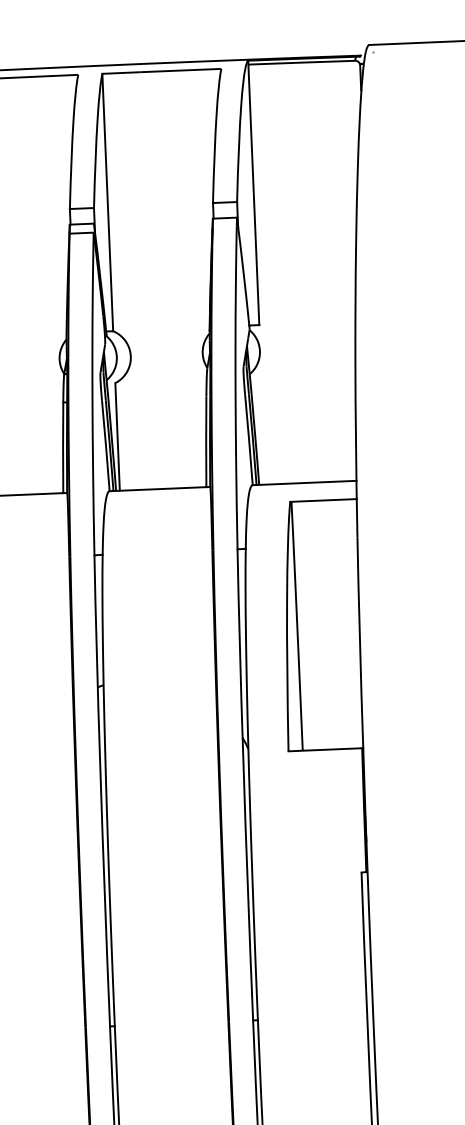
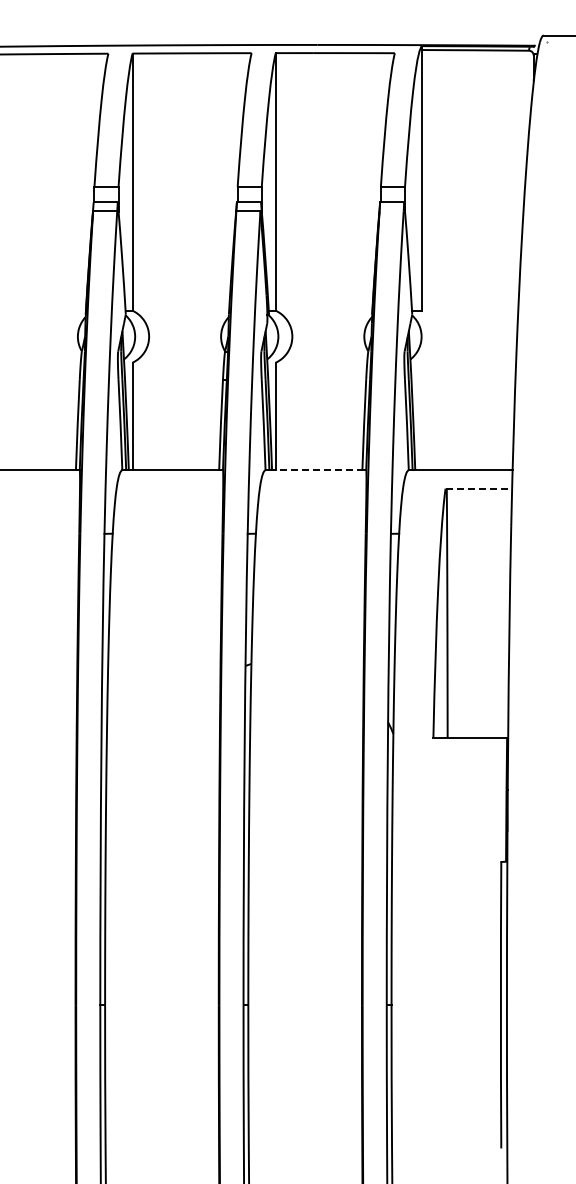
line: (160, 489) -> (316, 470), solid -> dashed
line: (324, 500) -> (479, 488), solid -> dashed

